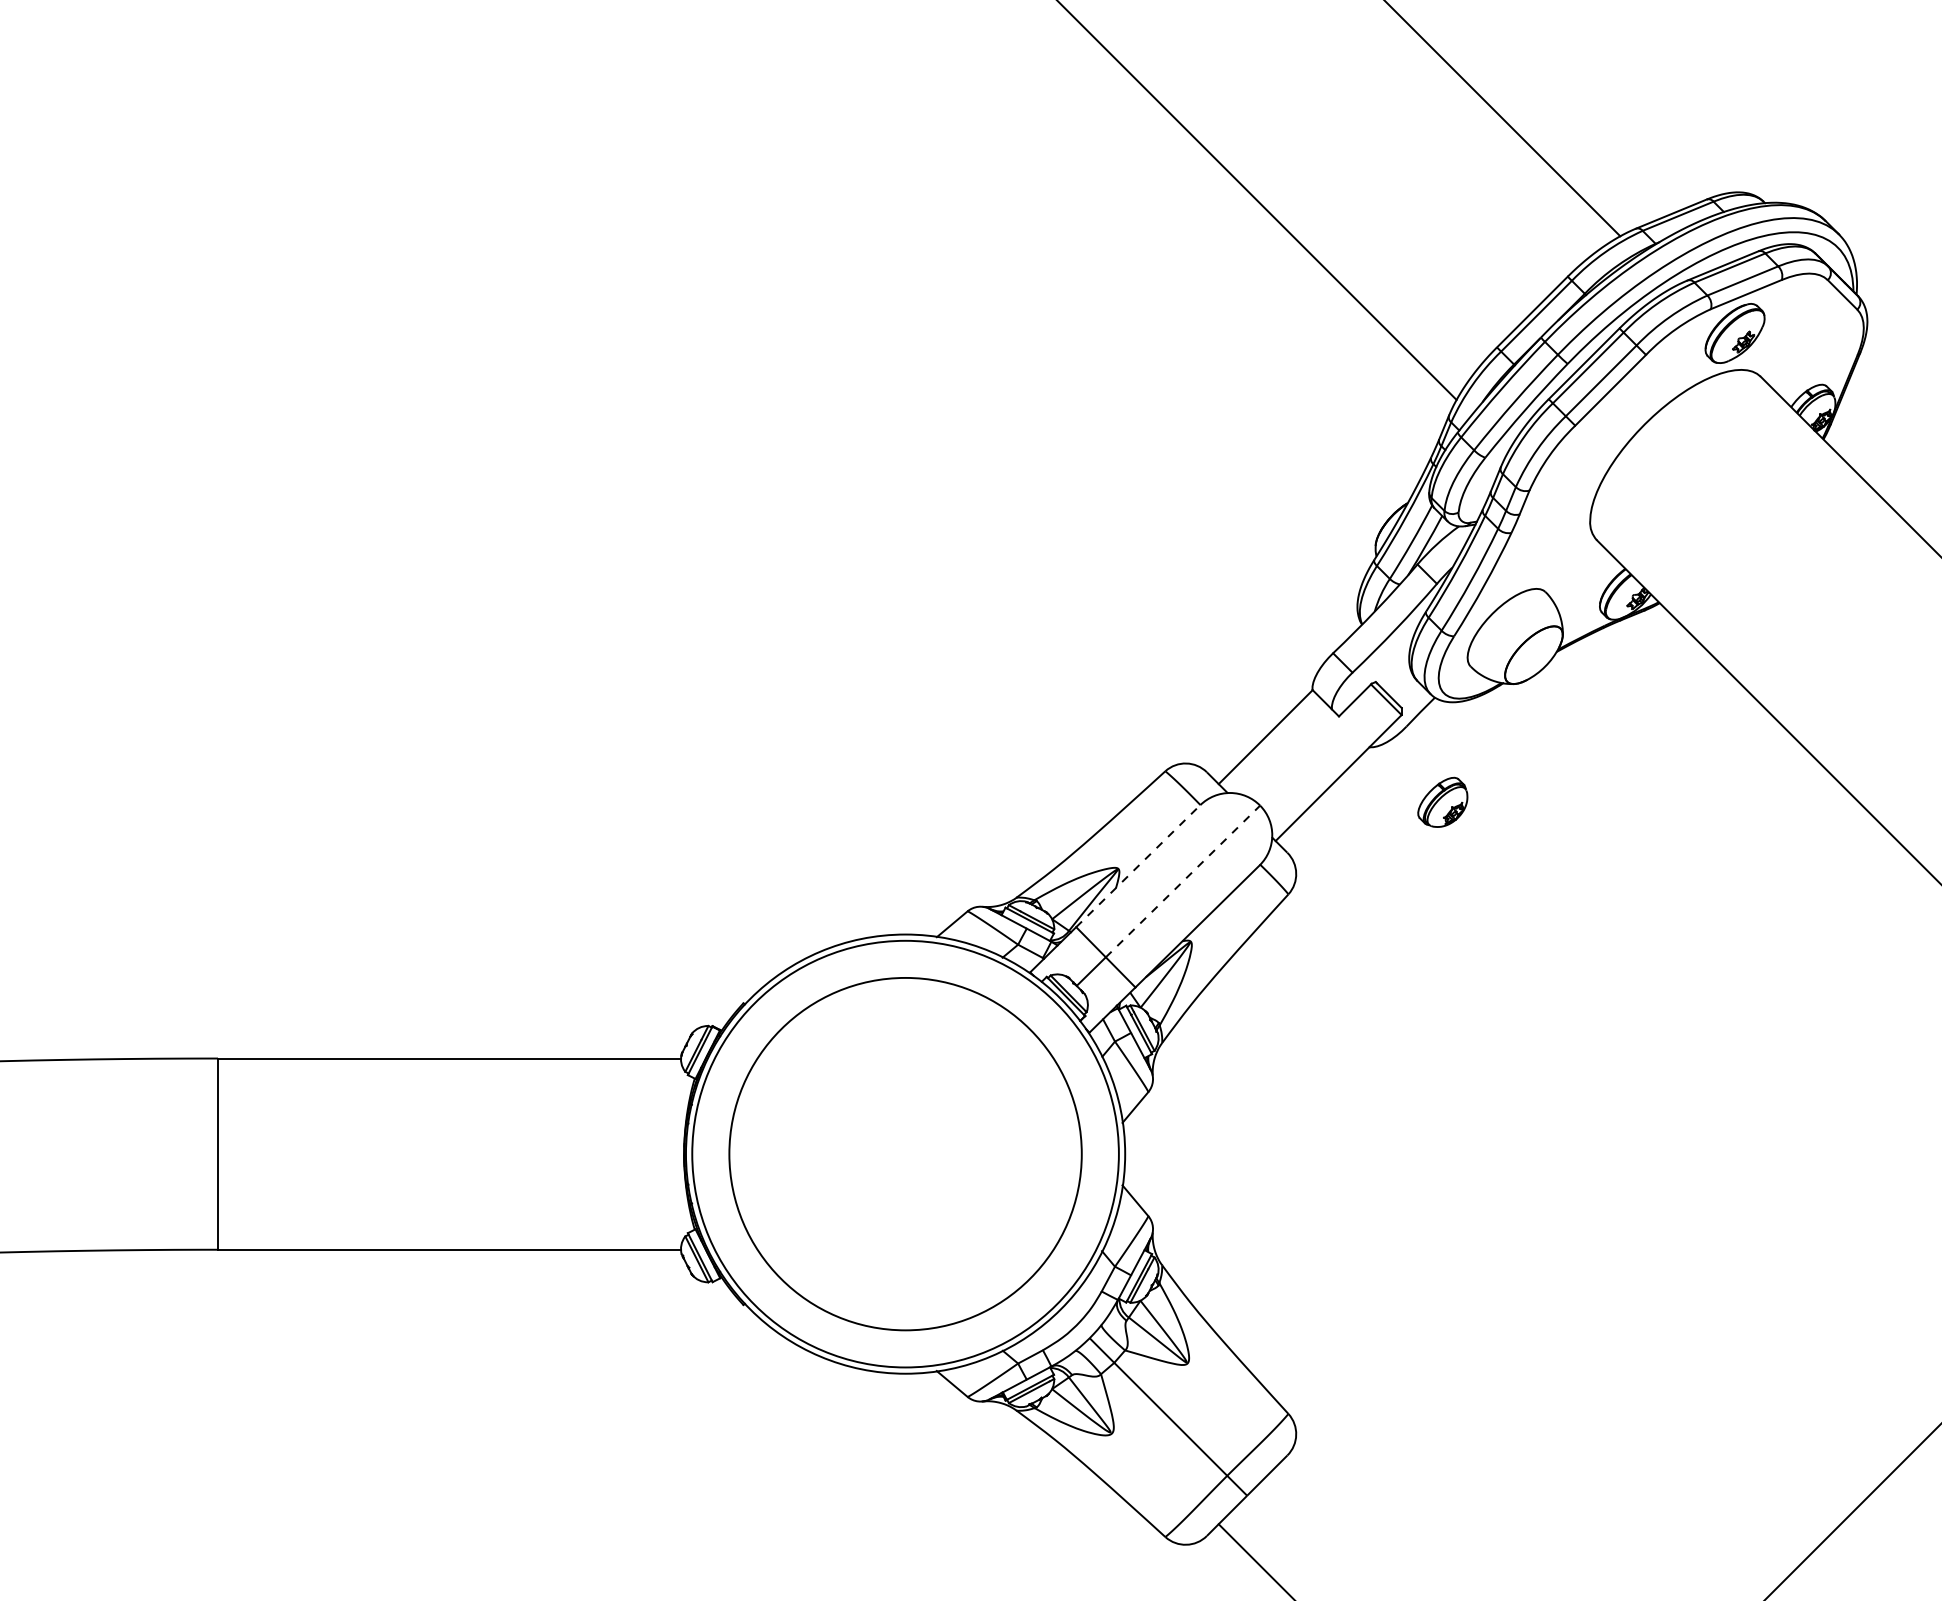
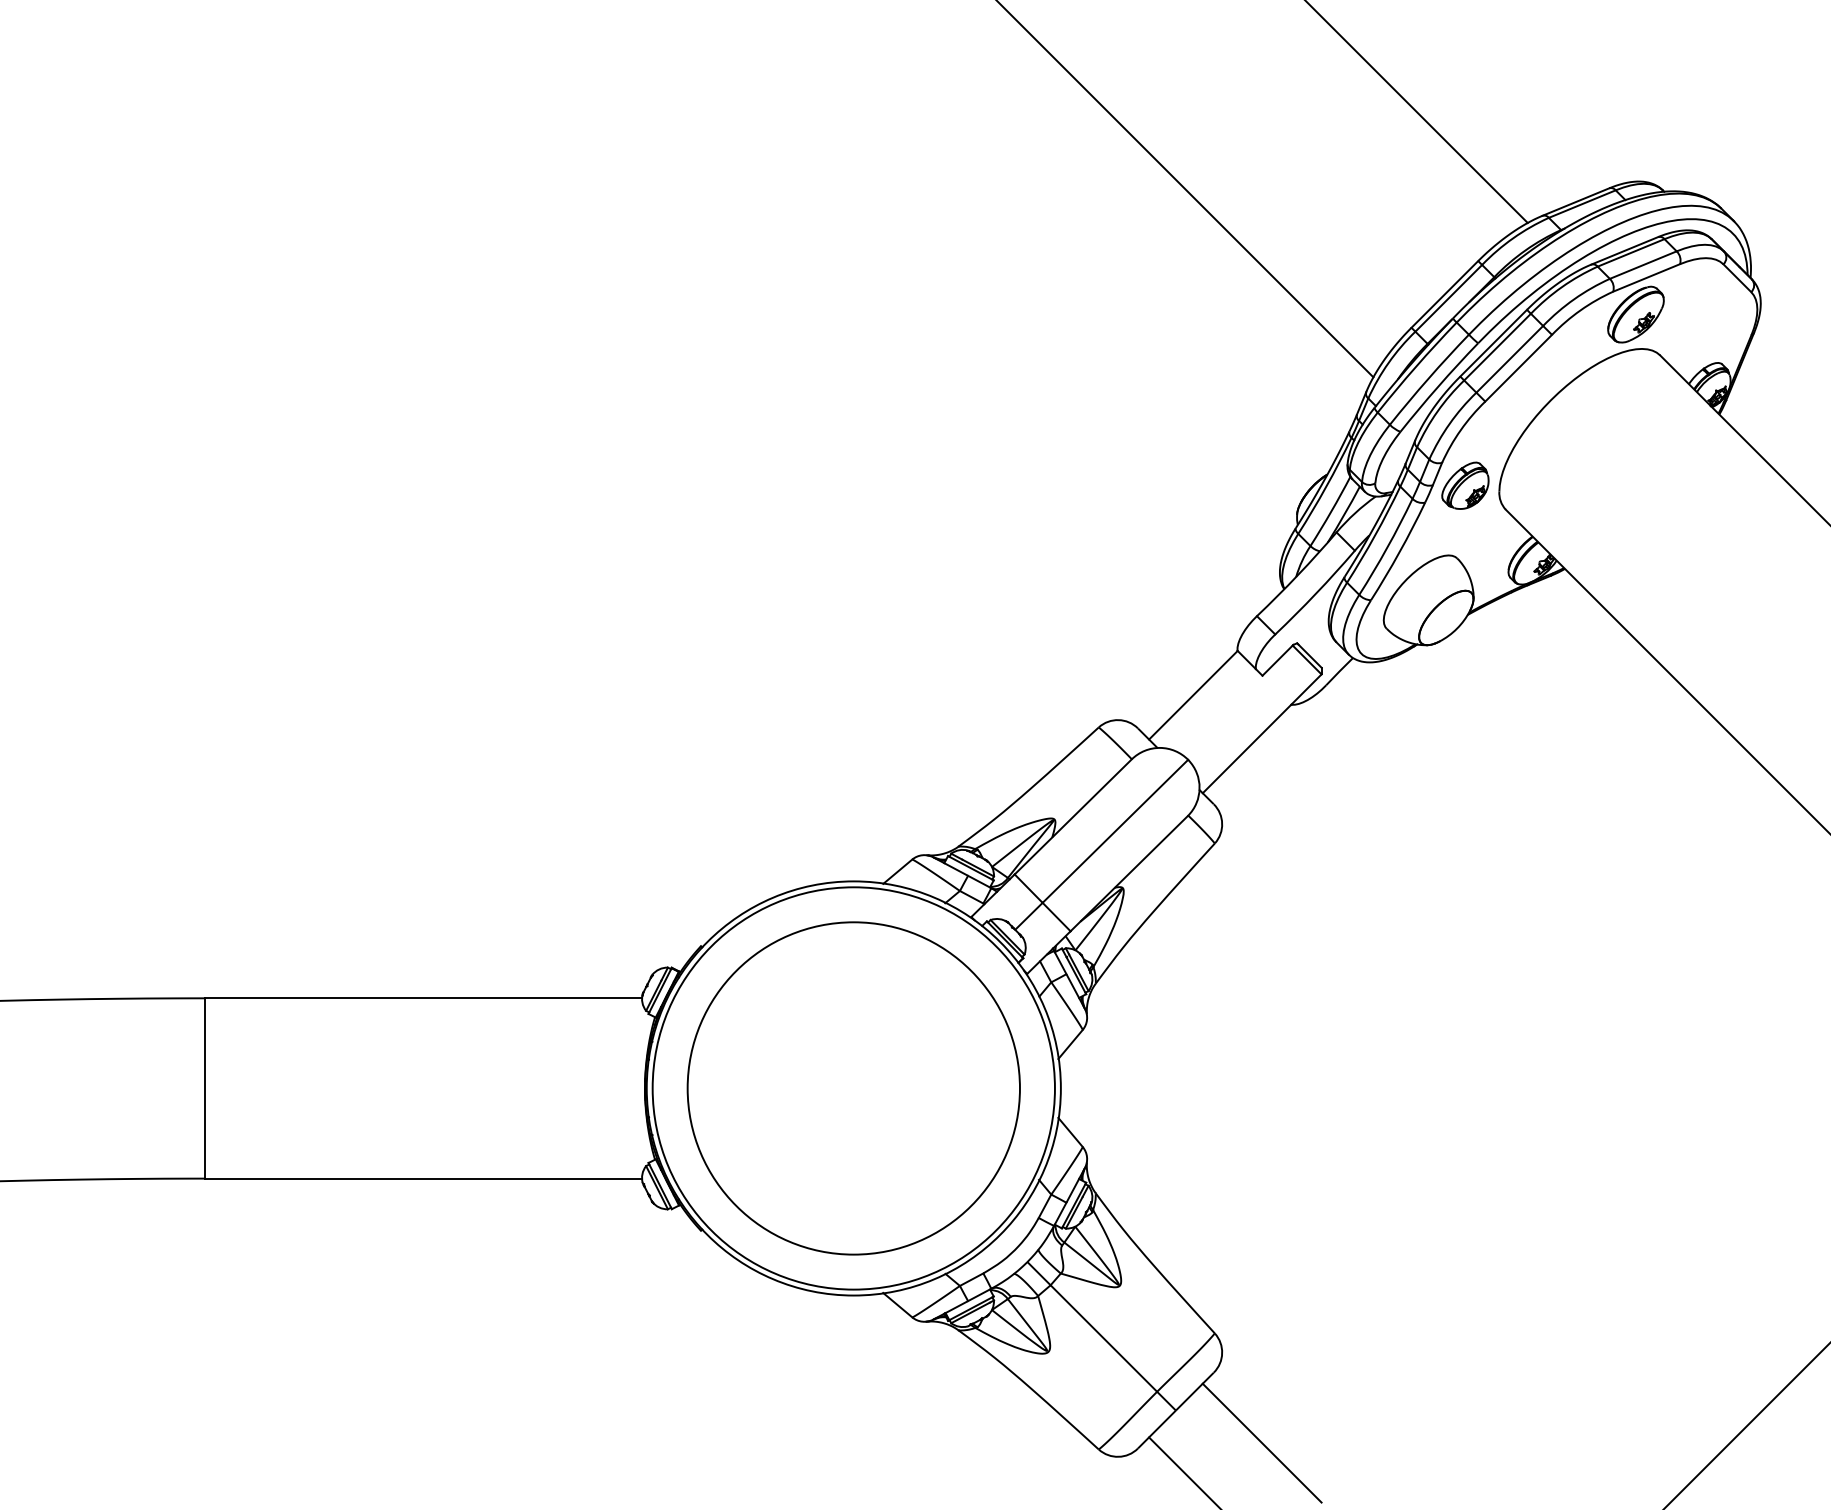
part: (1442, 802) -> (1465, 485), moved
line: (1138, 865) -> (1073, 816), dashed -> solid
line: (1183, 881) -> (1115, 831), dashed -> solid
line: (1337, 1529) -> (1261, 1442), added

